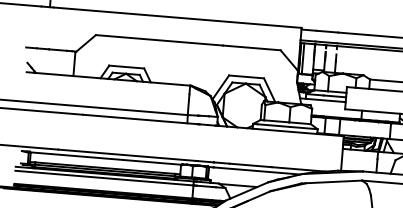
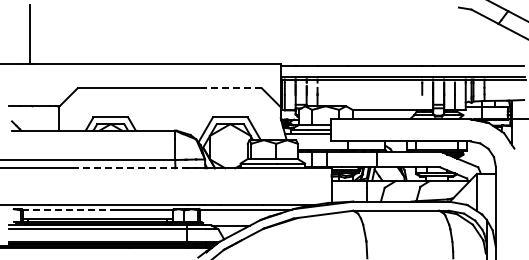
line: (252, 48) -> (233, 88), solid -> dashed
line: (140, 119) -> (128, 168), solid -> dashed
line: (77, 155) -> (69, 209), solid -> dashed

